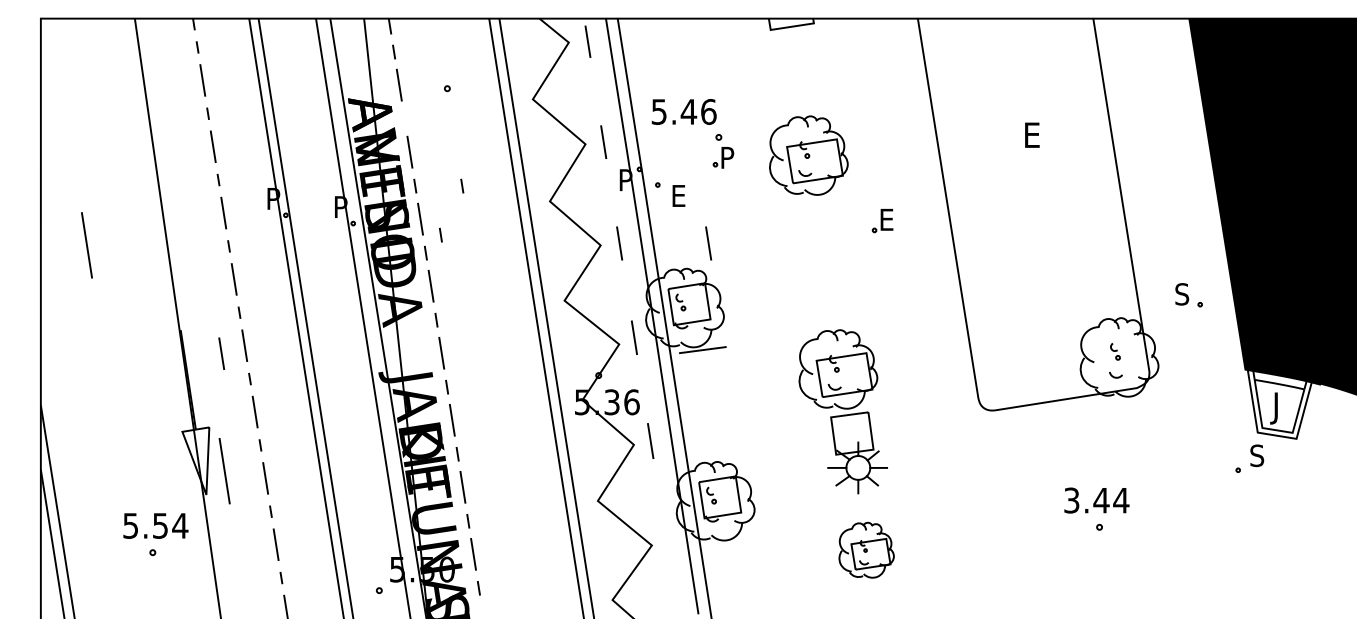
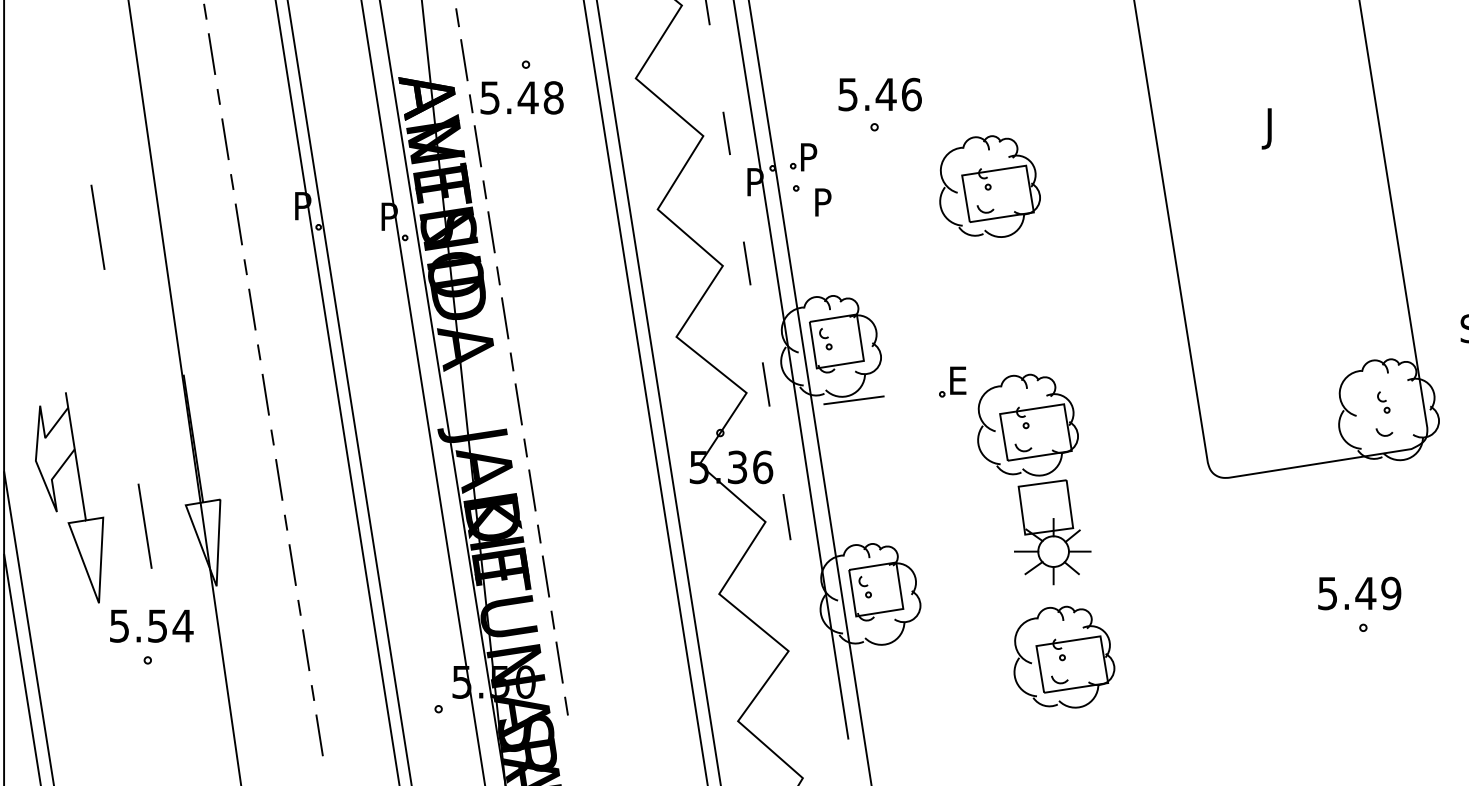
text: (683, 111) -> (879, 93), moved
part: (439, 114) -> (515, 97), added
text: (1029, 138) -> (1273, 128), E -> J
part: (808, 155) -> (989, 186), moved
part: (723, 157) -> (803, 156), moved
line: (462, 185) -> (545, 189), removed
text: (680, 195) -> (825, 201), E -> P
part: (882, 221) -> (952, 382), moved
line: (440, 234) -> (517, 251), removed
line: (708, 243) -> (861, 263), removed
line: (86, 245) -> (97, 227), moved
line: (221, 353) -> (236, 404), removed
part: (100, 425) -> (80, 497), added
line: (224, 471) -> (144, 526), moved
text: (1097, 500) -> (1360, 593), 3.44 -> 5.49
part: (866, 550) -> (1064, 657), size x1.43

